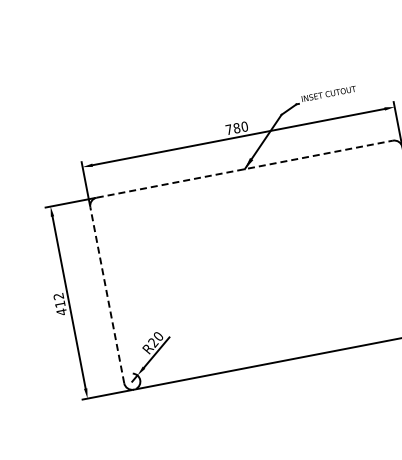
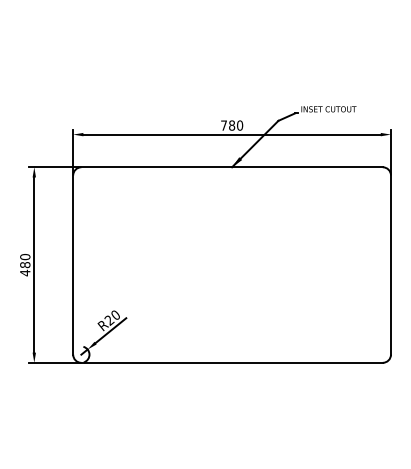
line: (245, 169) -> (232, 167), dashed -> solid
line: (107, 295) -> (73, 265), dashed -> solid
text: (59, 300) -> (25, 261), 412 -> 480

